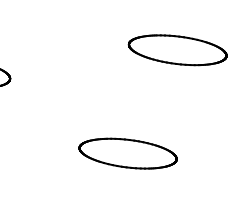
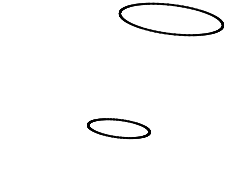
part: (127, 153) -> (118, 128), size x0.6

